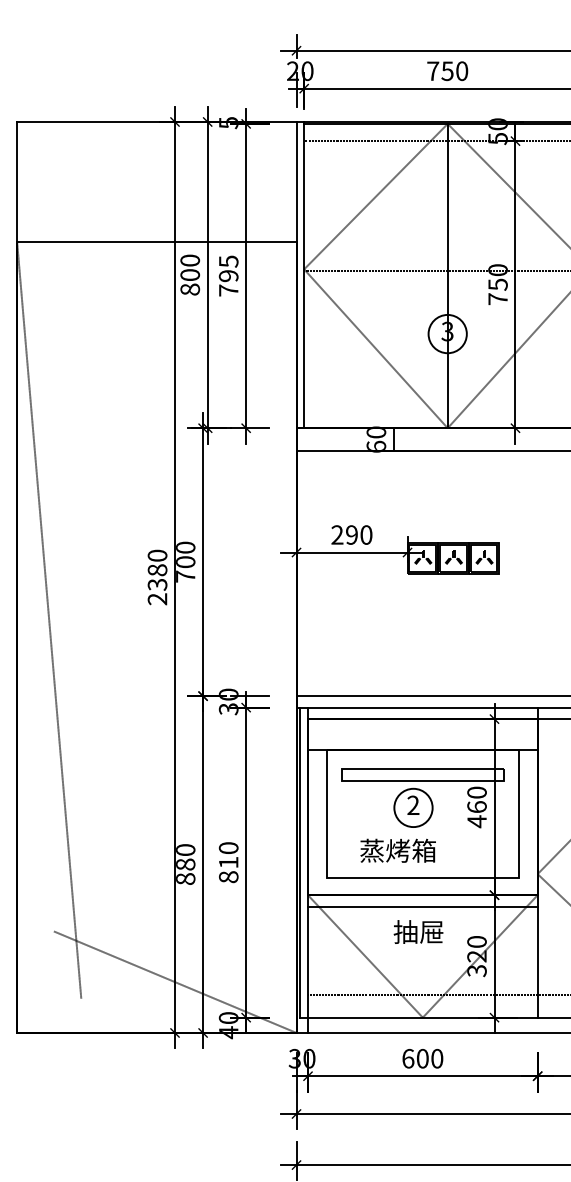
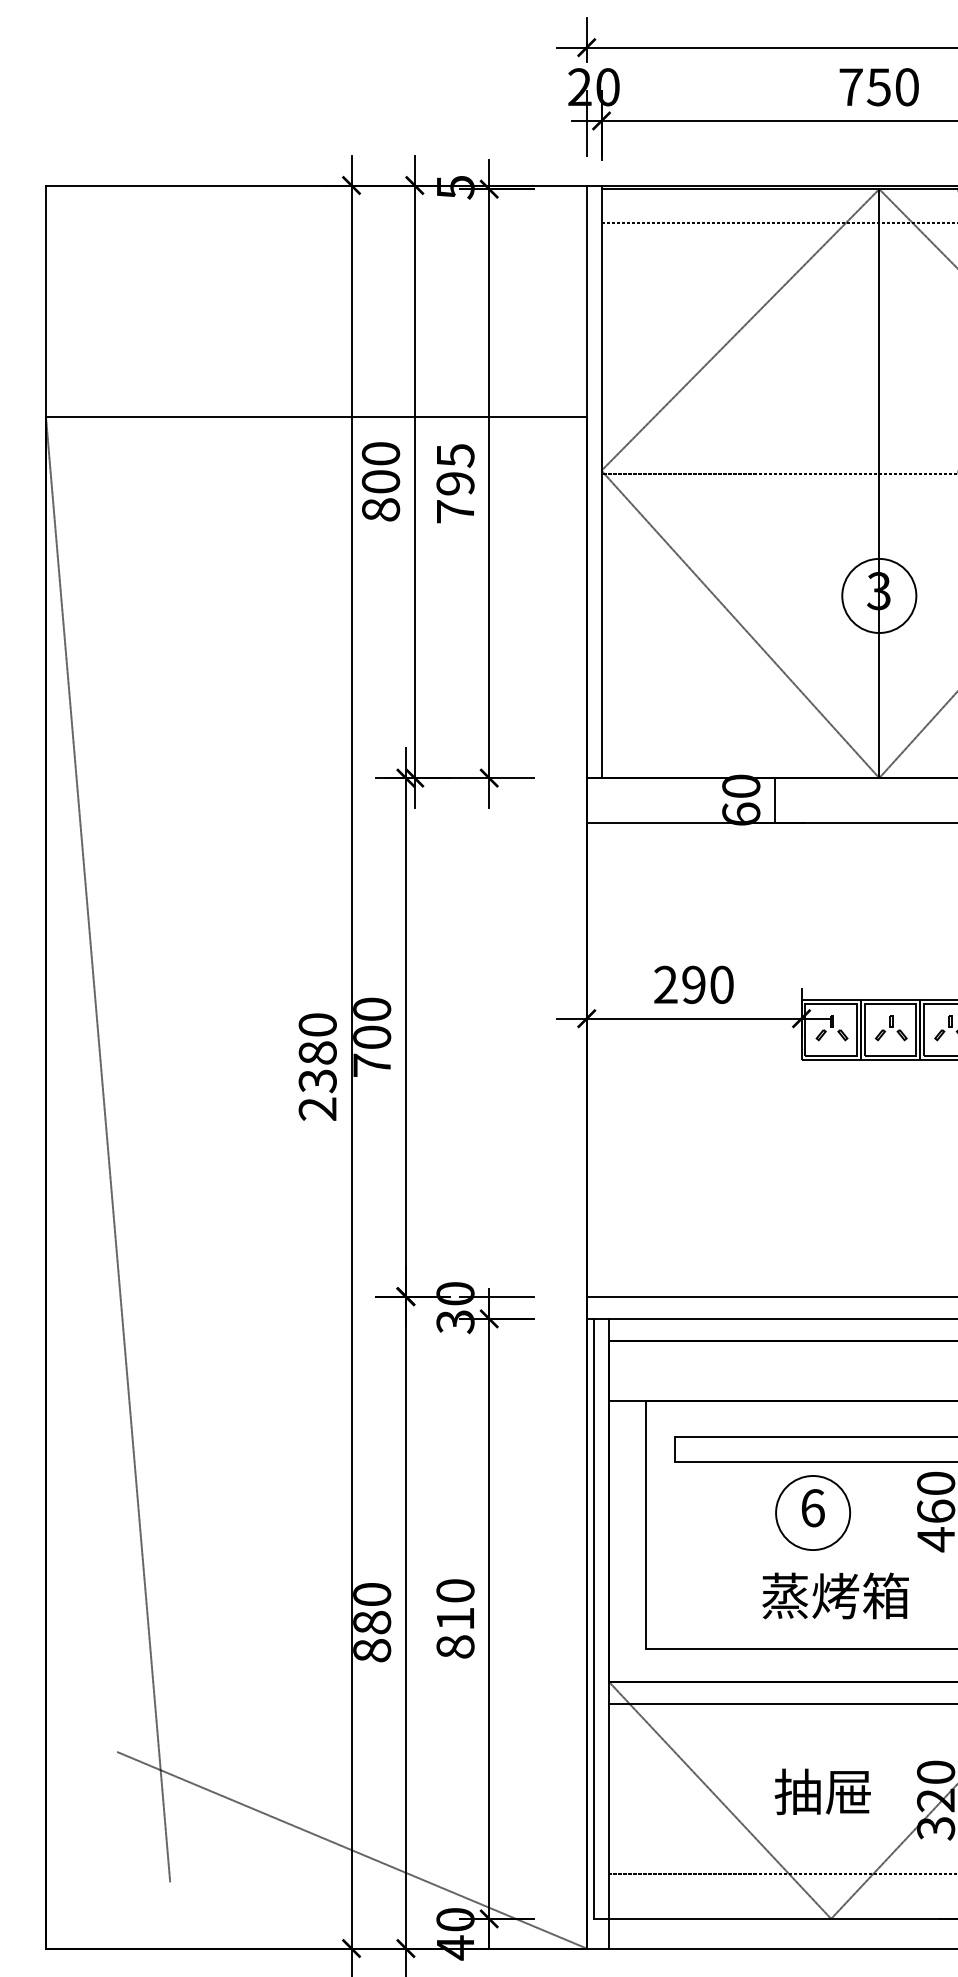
text: (413, 805) -> (813, 1508), 2 -> 6
text: (397, 850) -> (834, 1595), moved
text: (418, 931) -> (822, 1790), moved

